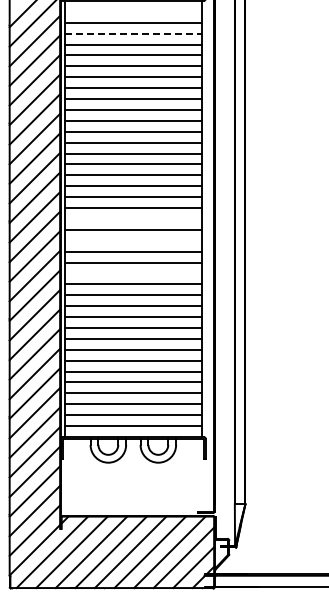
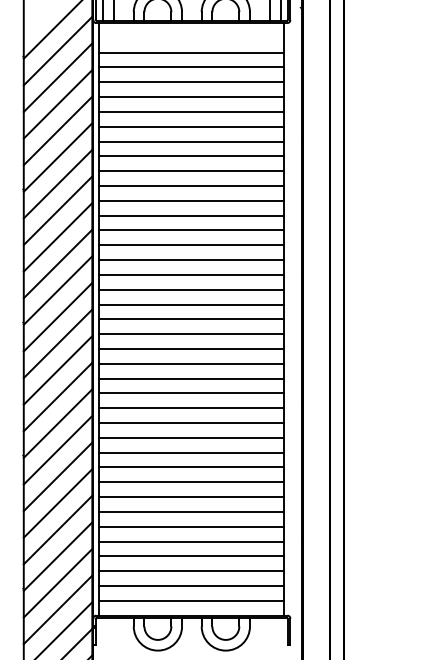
line: (133, 33) -> (192, 67), dashed -> solid
line: (133, 218) -> (192, 318), added
line: (133, 240) -> (192, 348), added
line: (133, 273) -> (192, 393), added

